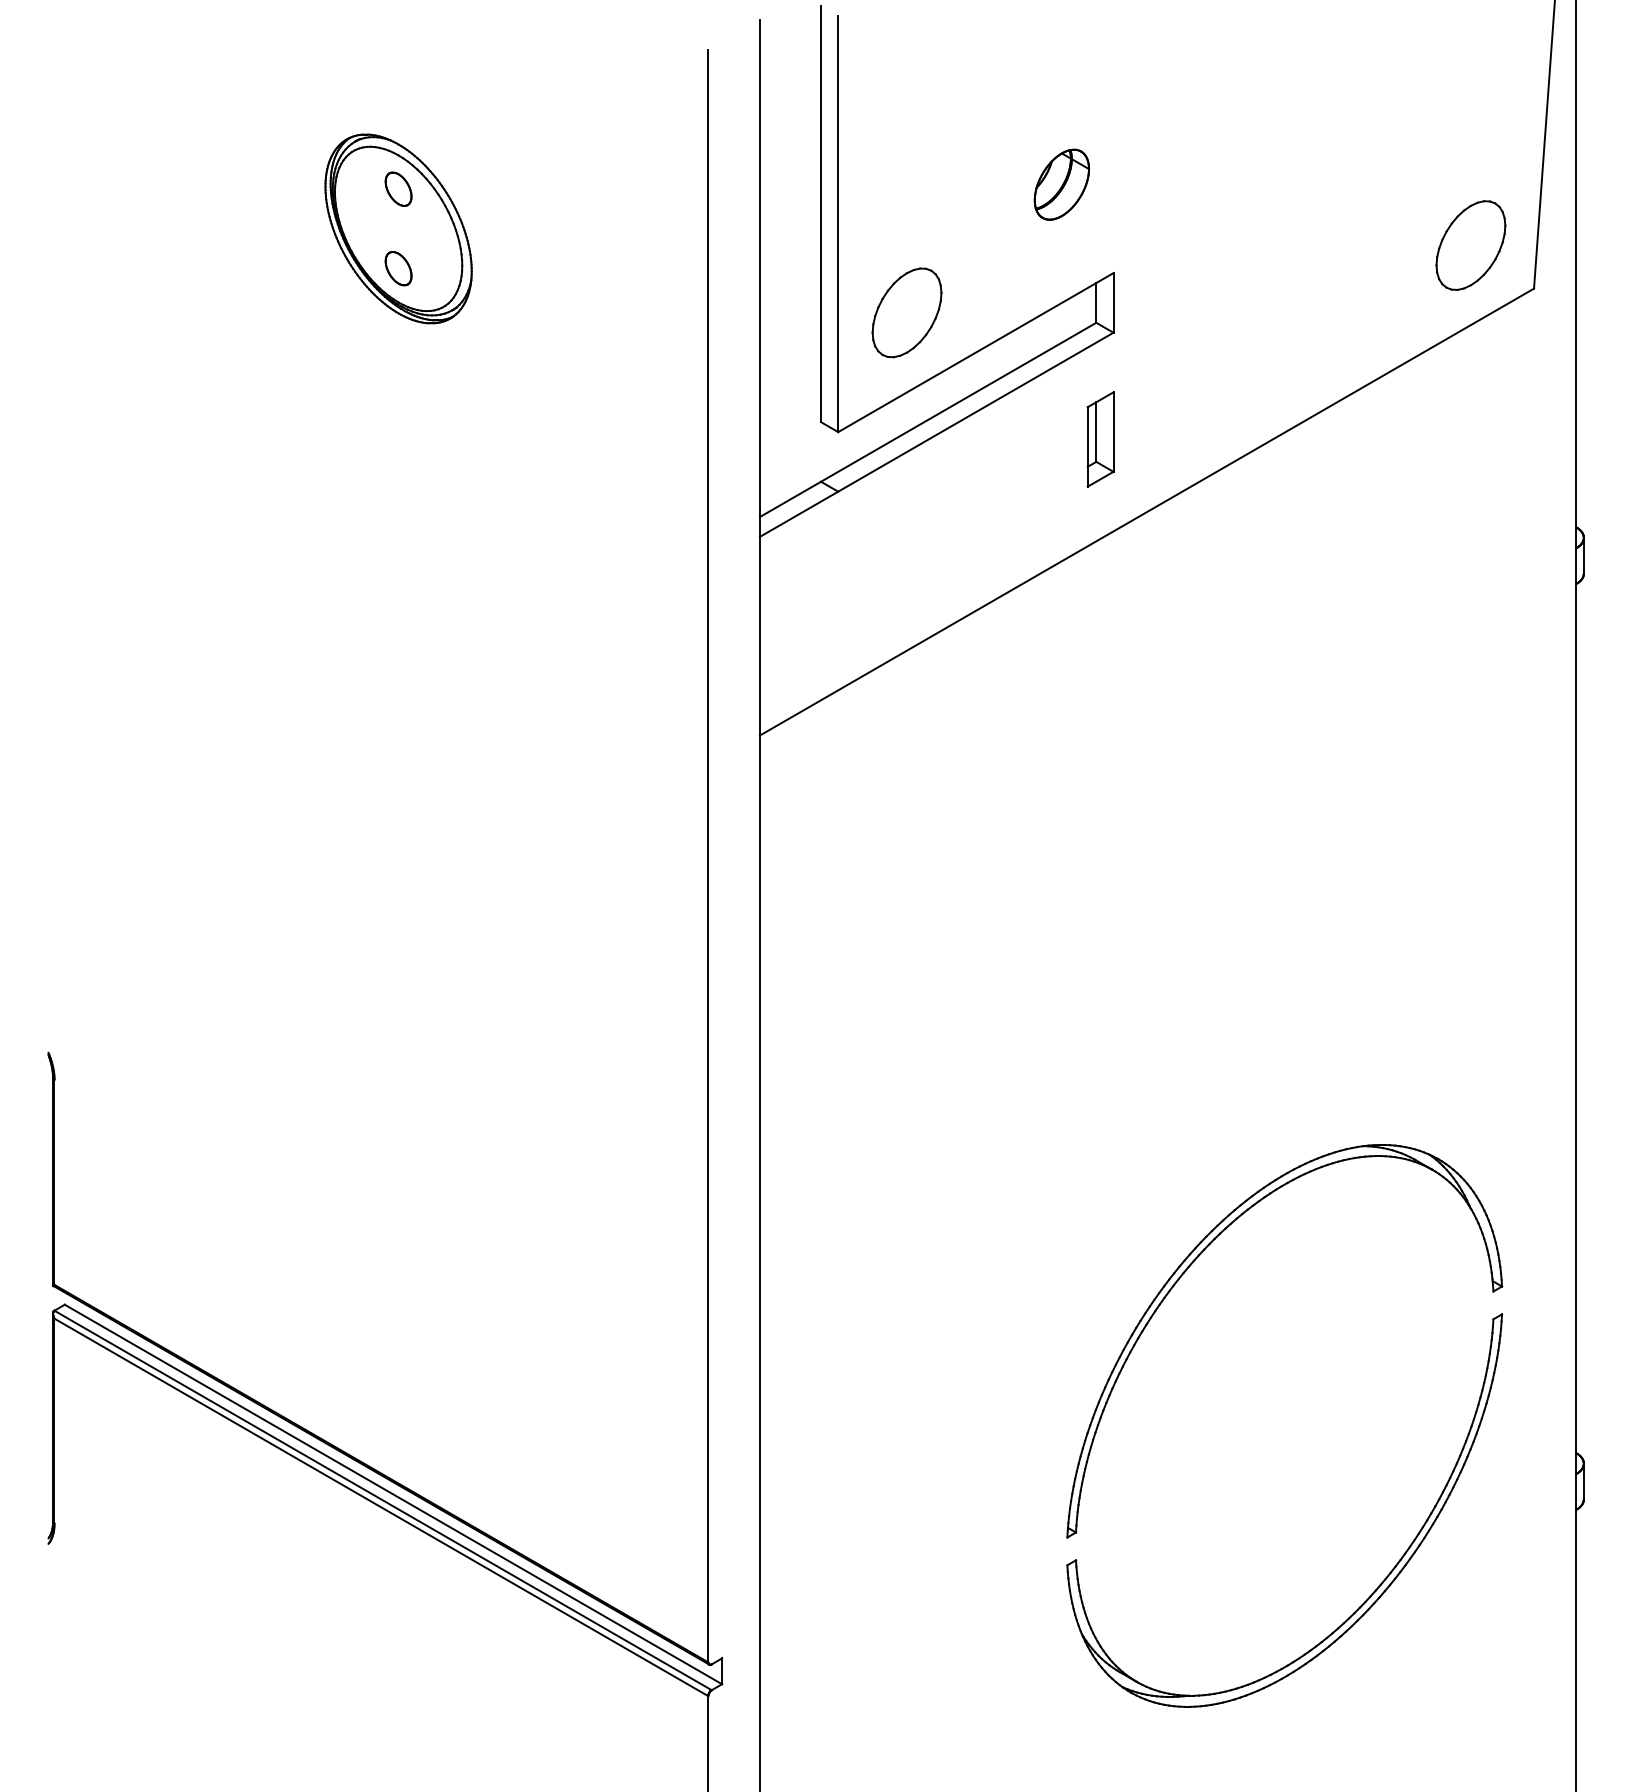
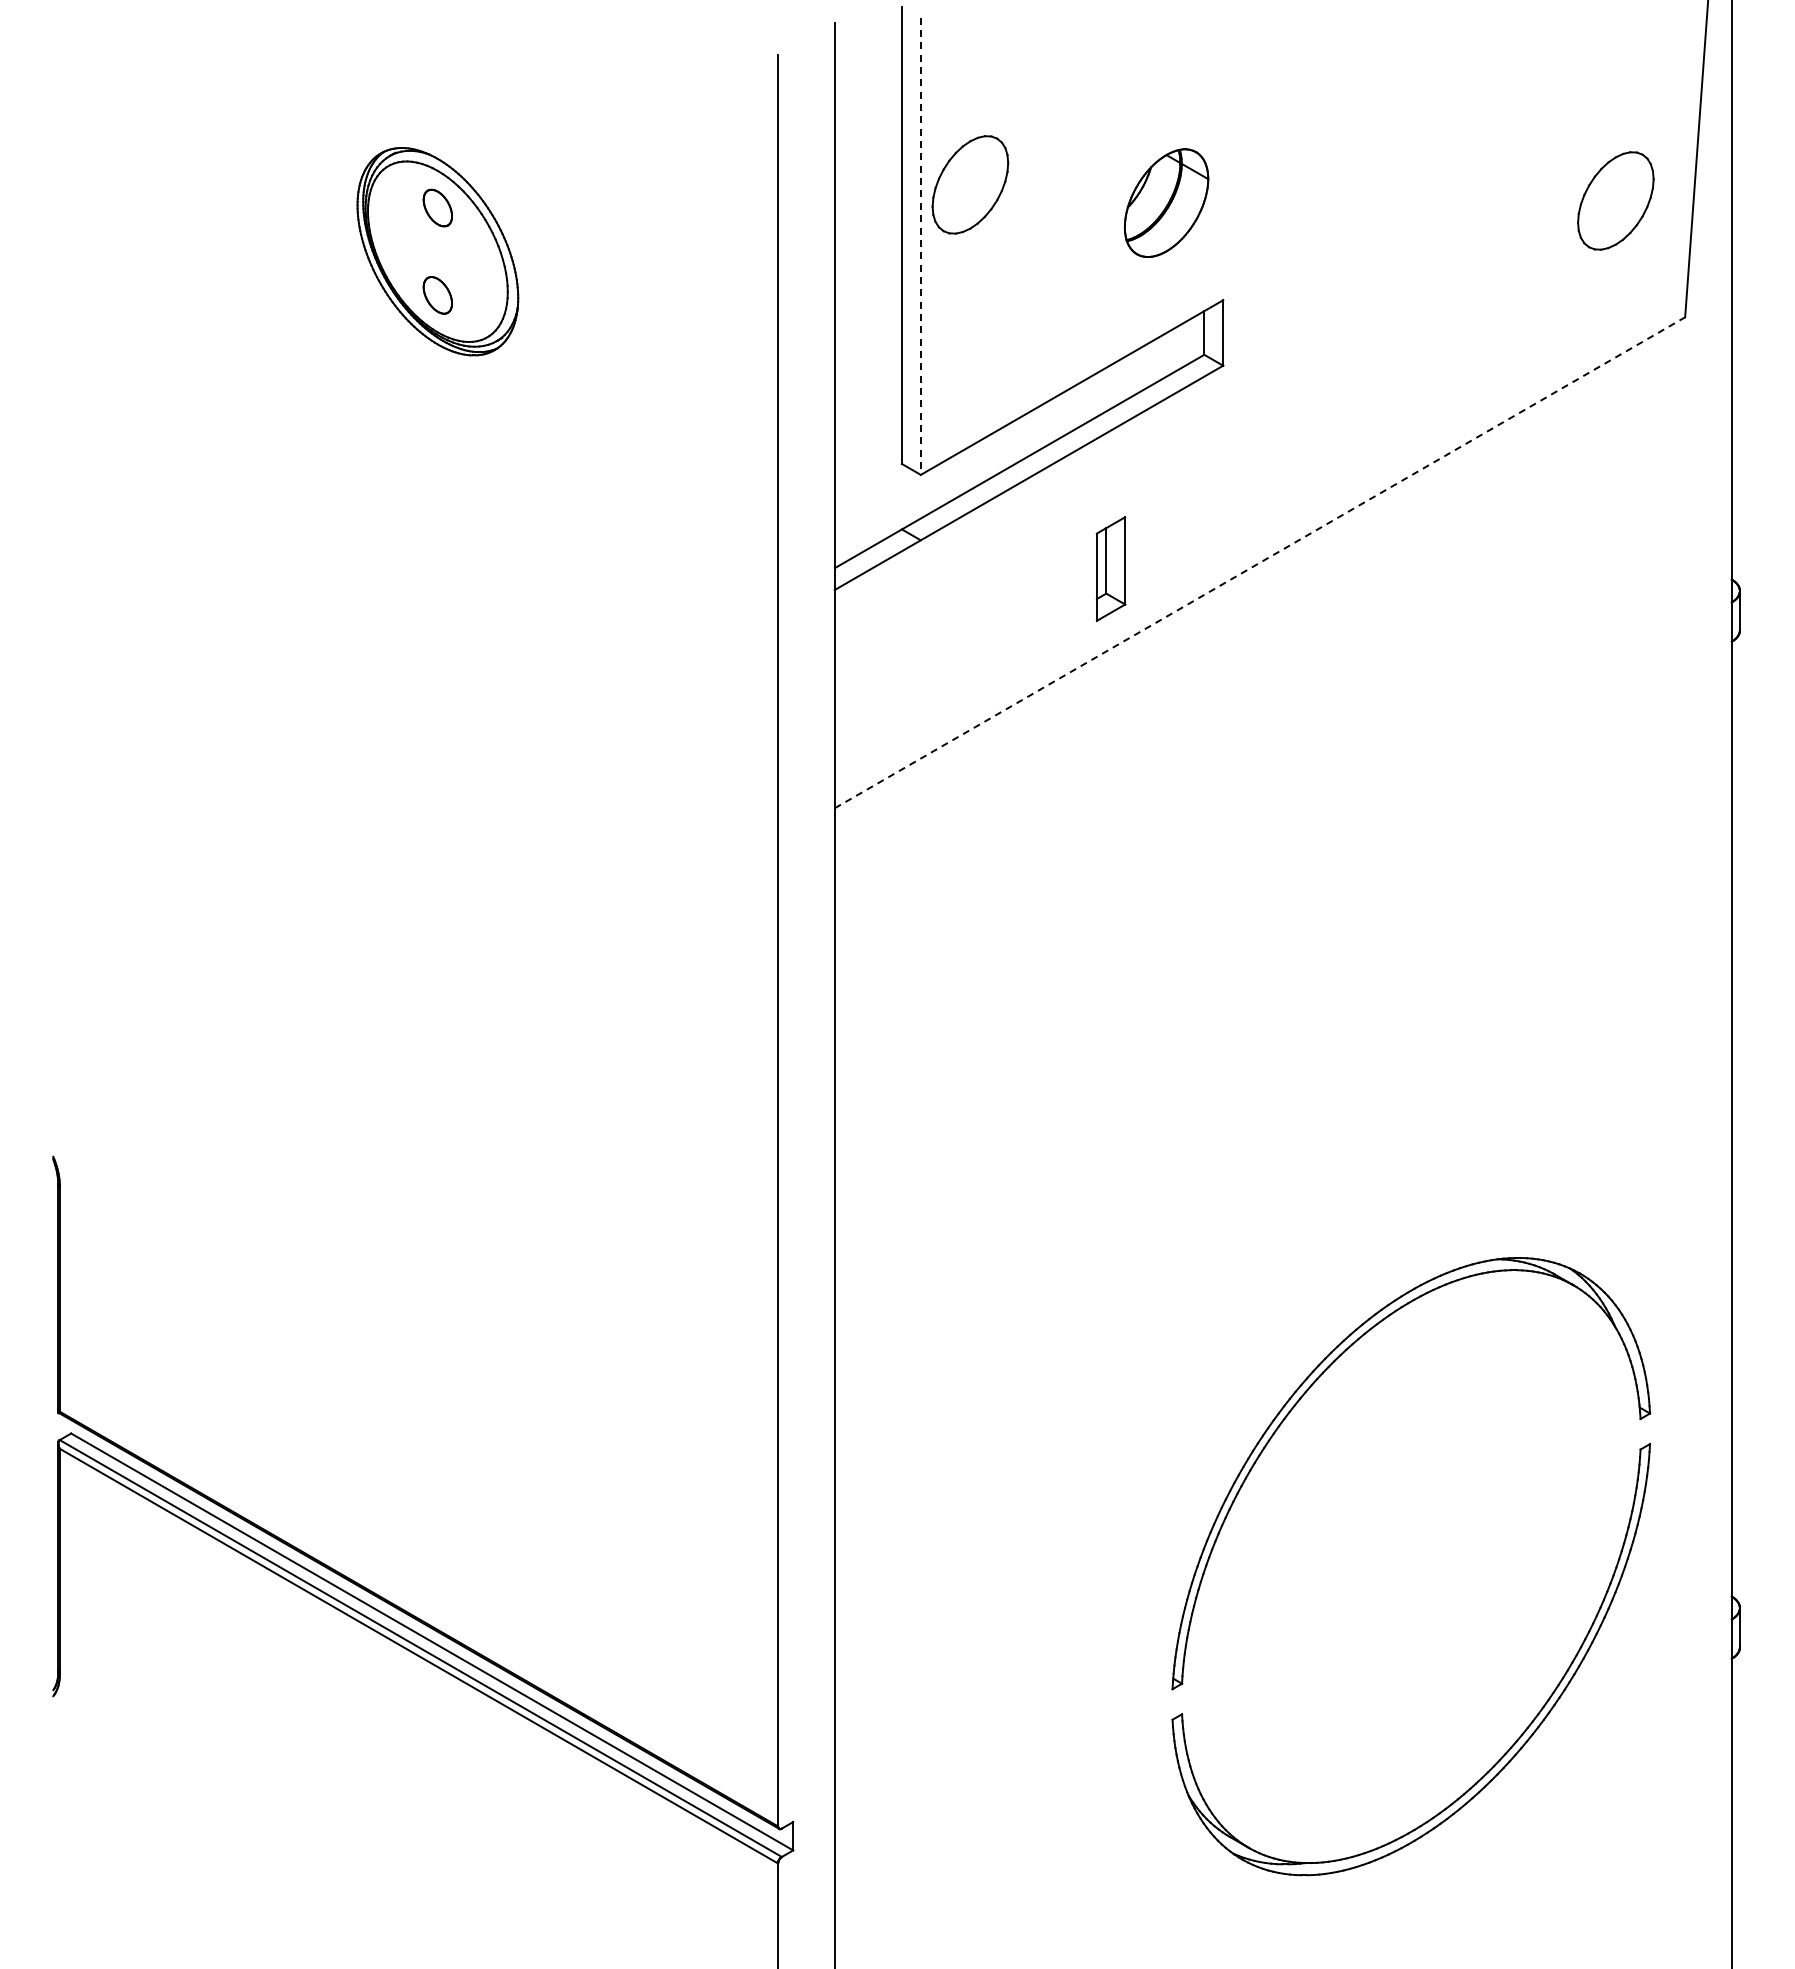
part: (1061, 184) -> (1166, 202), size x1.4
line: (837, 224) -> (920, 246), solid -> dashed
part: (1470, 245) -> (1615, 200), moved
part: (907, 312) -> (970, 184), moved
part: (1100, 439) -> (1110, 568), moved
line: (1146, 511) -> (1259, 562), solid -> dashed

